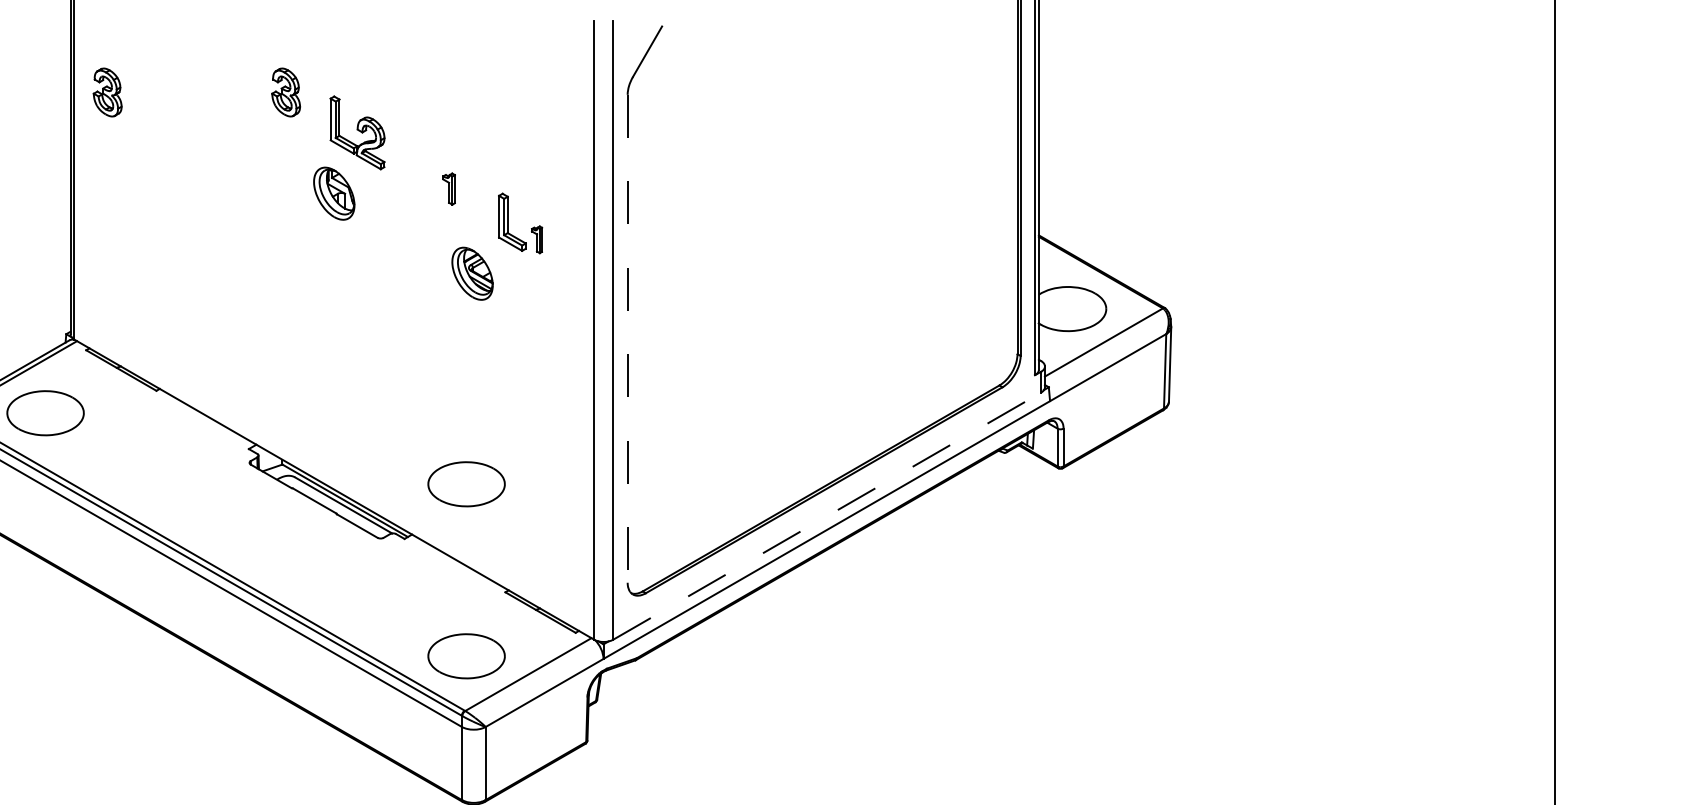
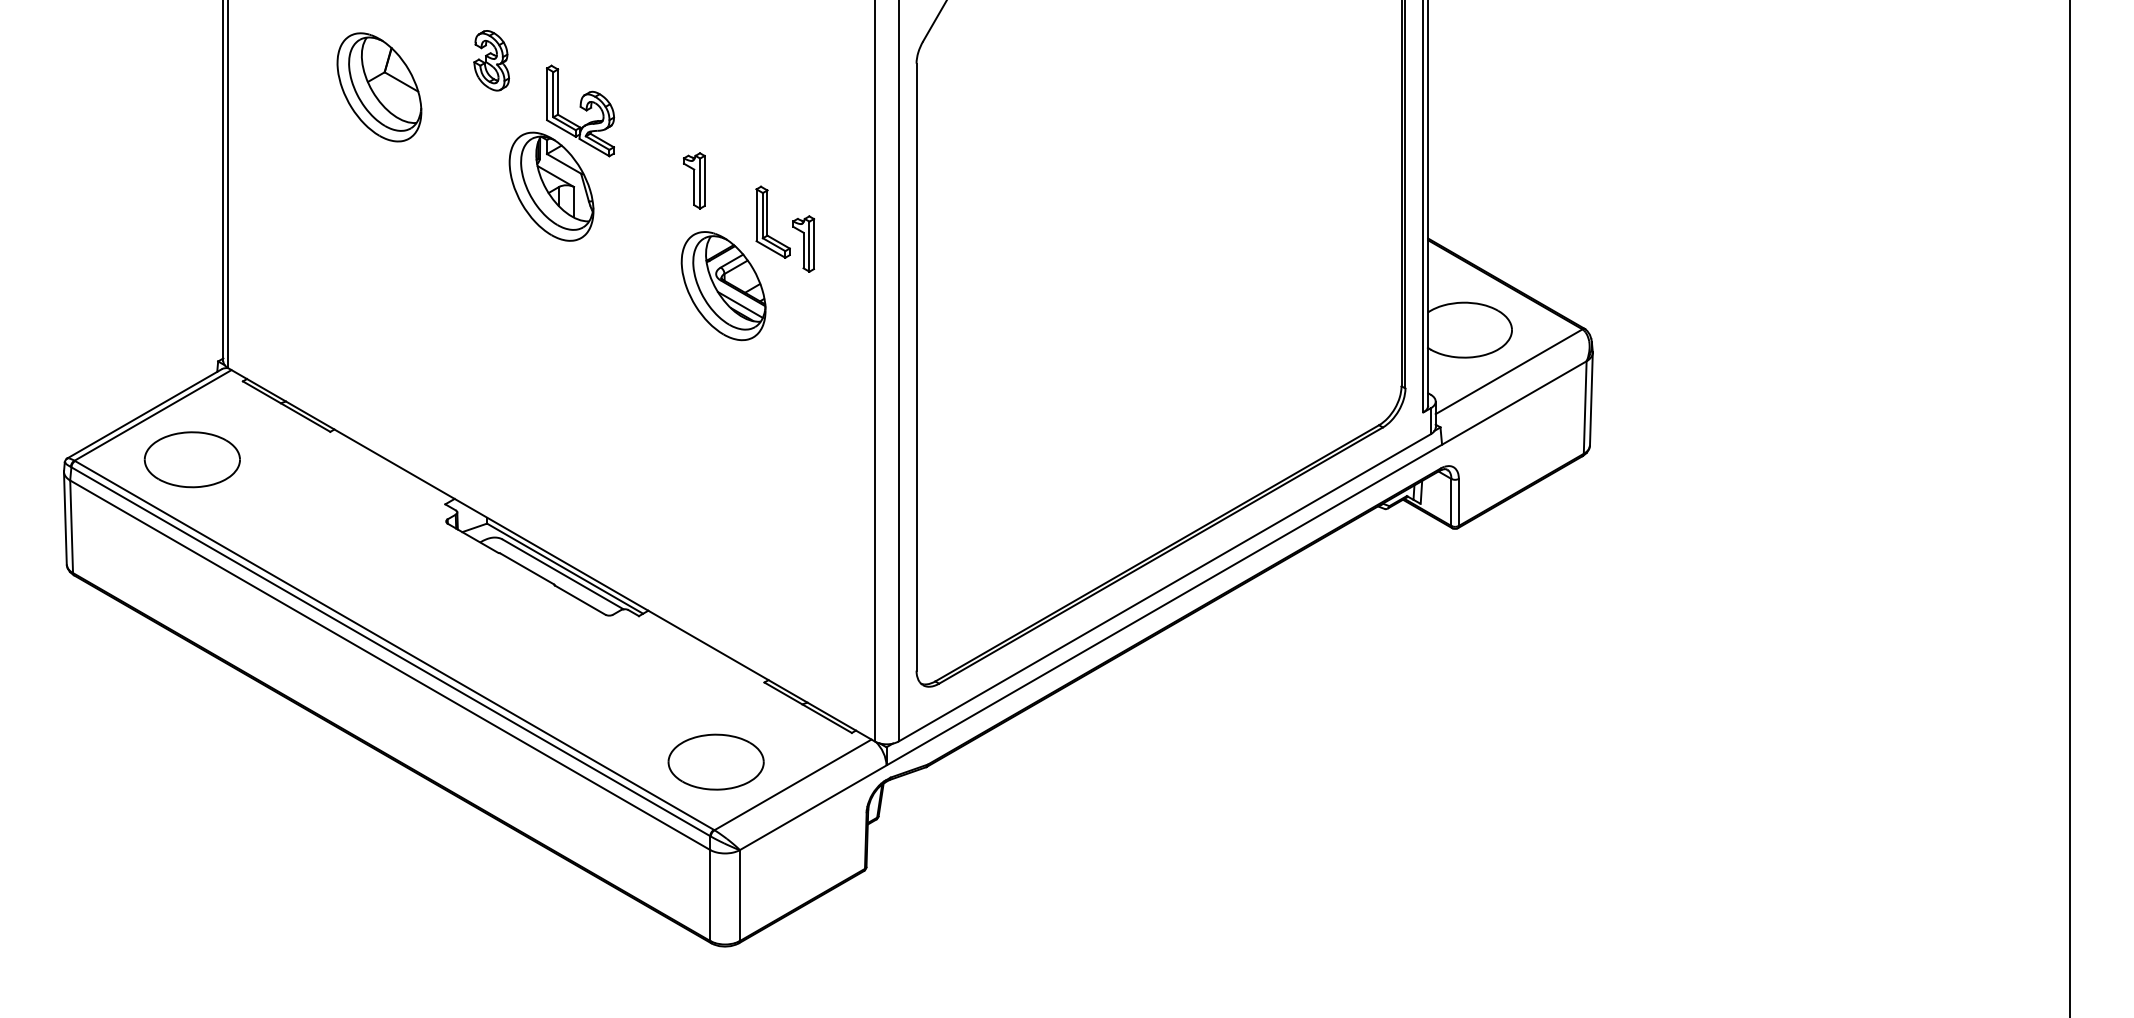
part: (107, 92) -> (269, 60), removed
part: (195, 114) -> (379, 87), added
part: (449, 188) -> (694, 180), size x1.43
part: (334, 193) -> (551, 186), size x1.67
part: (536, 239) -> (803, 243), size x1.67
part: (472, 273) -> (723, 286), size x1.67
line: (627, 339) -> (916, 367), dashed -> solid
part: (466, 483) -> (715, 547), removed
line: (827, 515) -> (1165, 587), dashed -> solid

